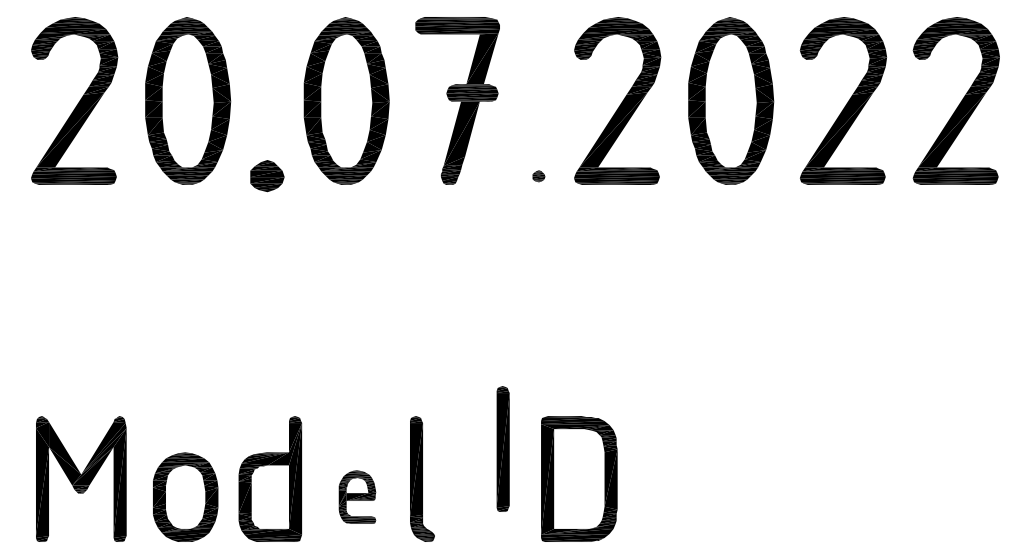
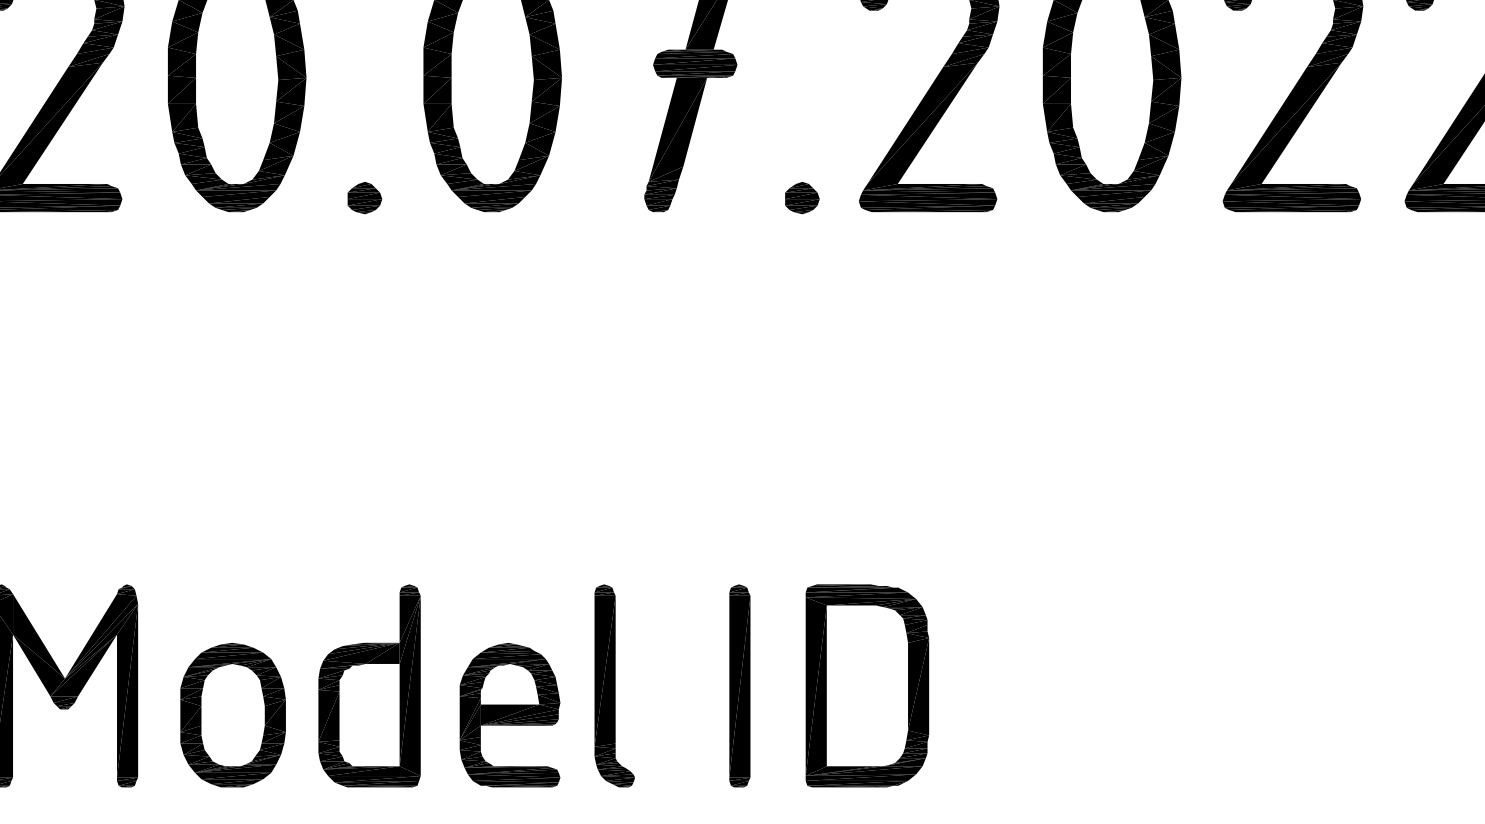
part: (267, 176) -> (364, 198), size x0.62
part: (538, 176) -> (801, 198), size x1.67
part: (502, 448) -> (738, 685), moved
part: (357, 496) -> (509, 714), size x1.67

